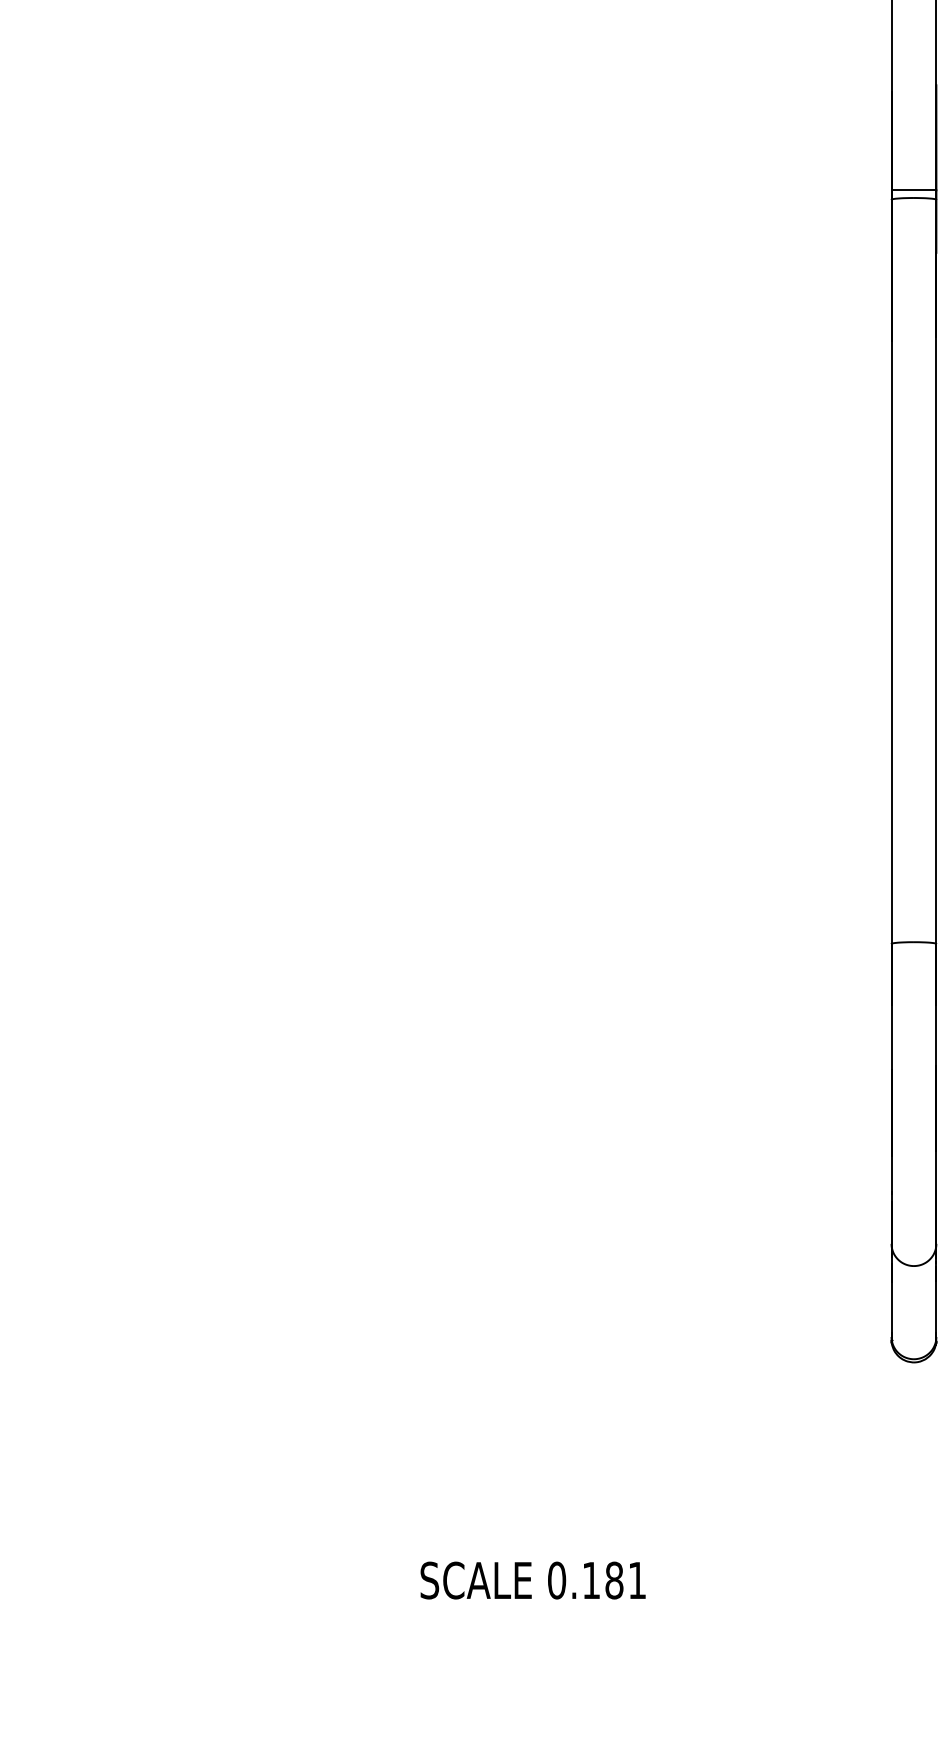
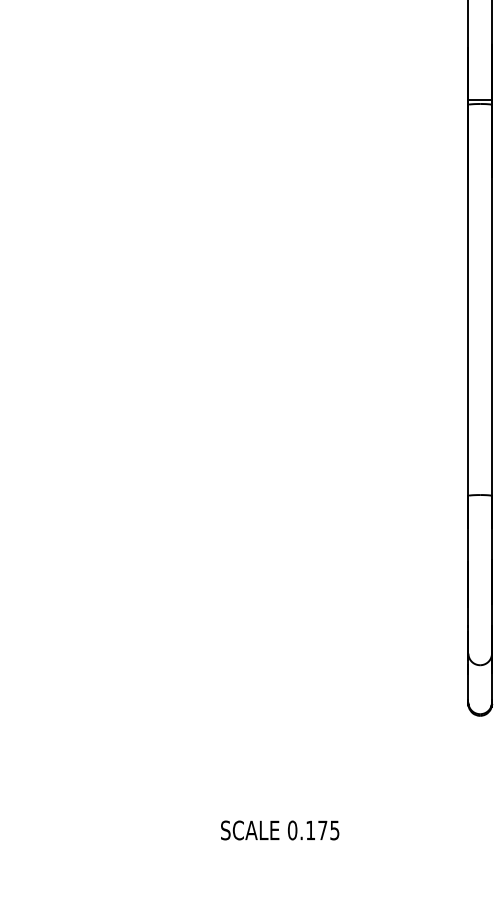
text: (625, 1580) -> (328, 830), 0.181 -> 0.175

